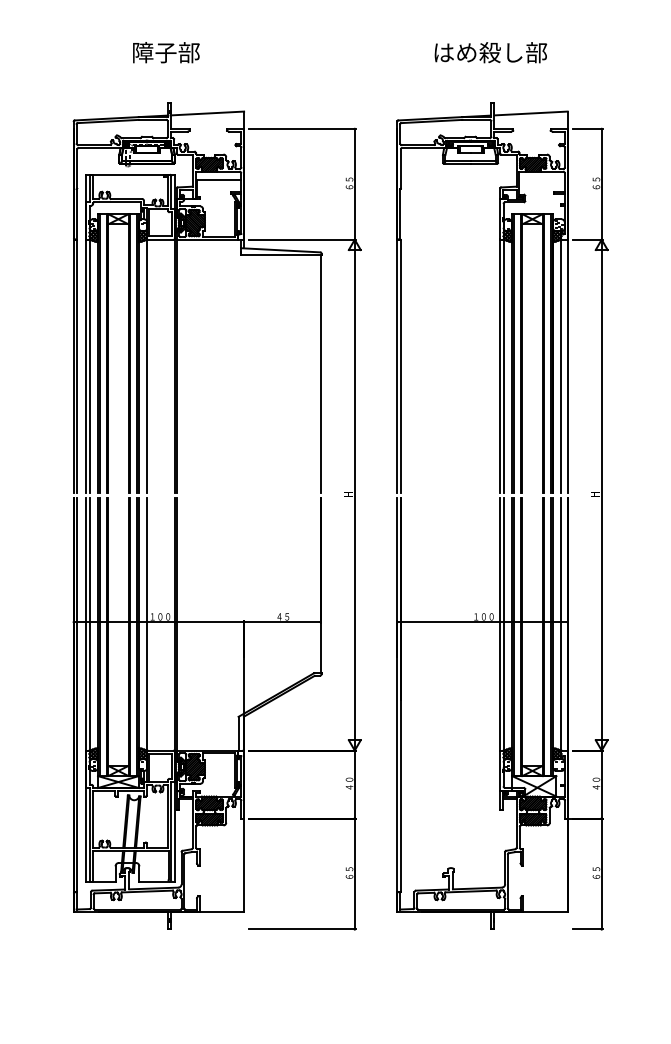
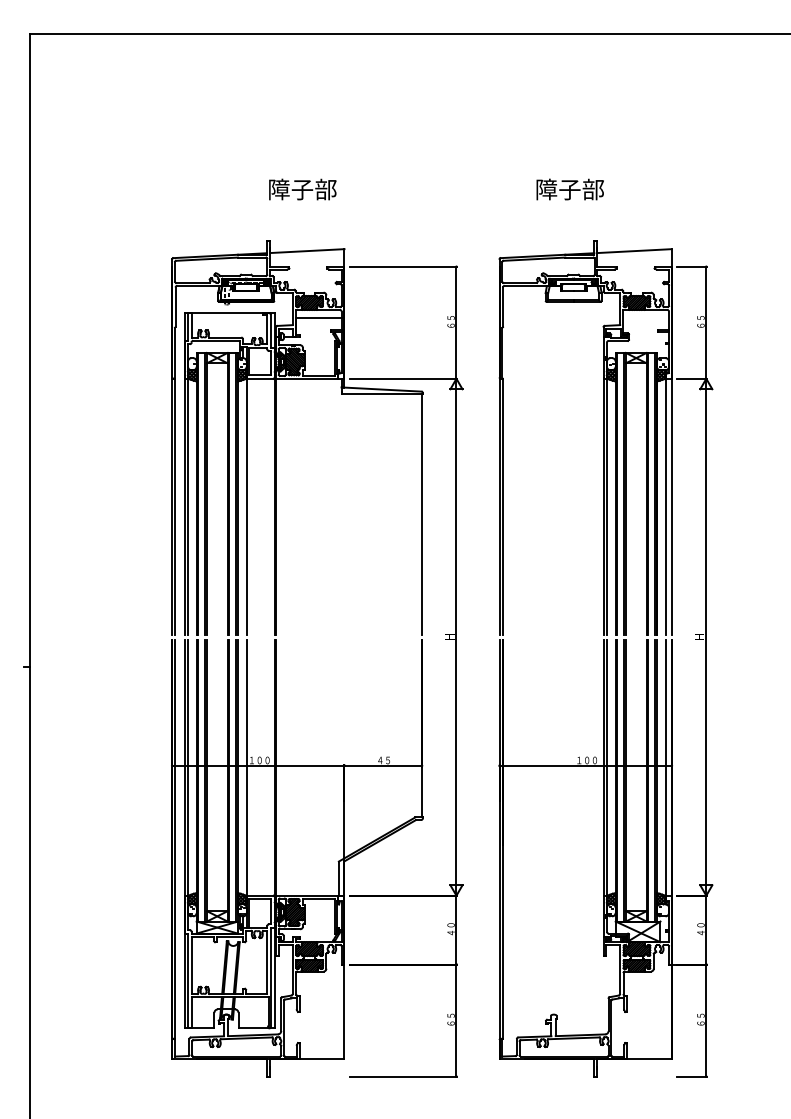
text: (166, 52) -> (302, 189), moved
text: (490, 52) -> (593, 189), はめ殺し部 -> 障子部

